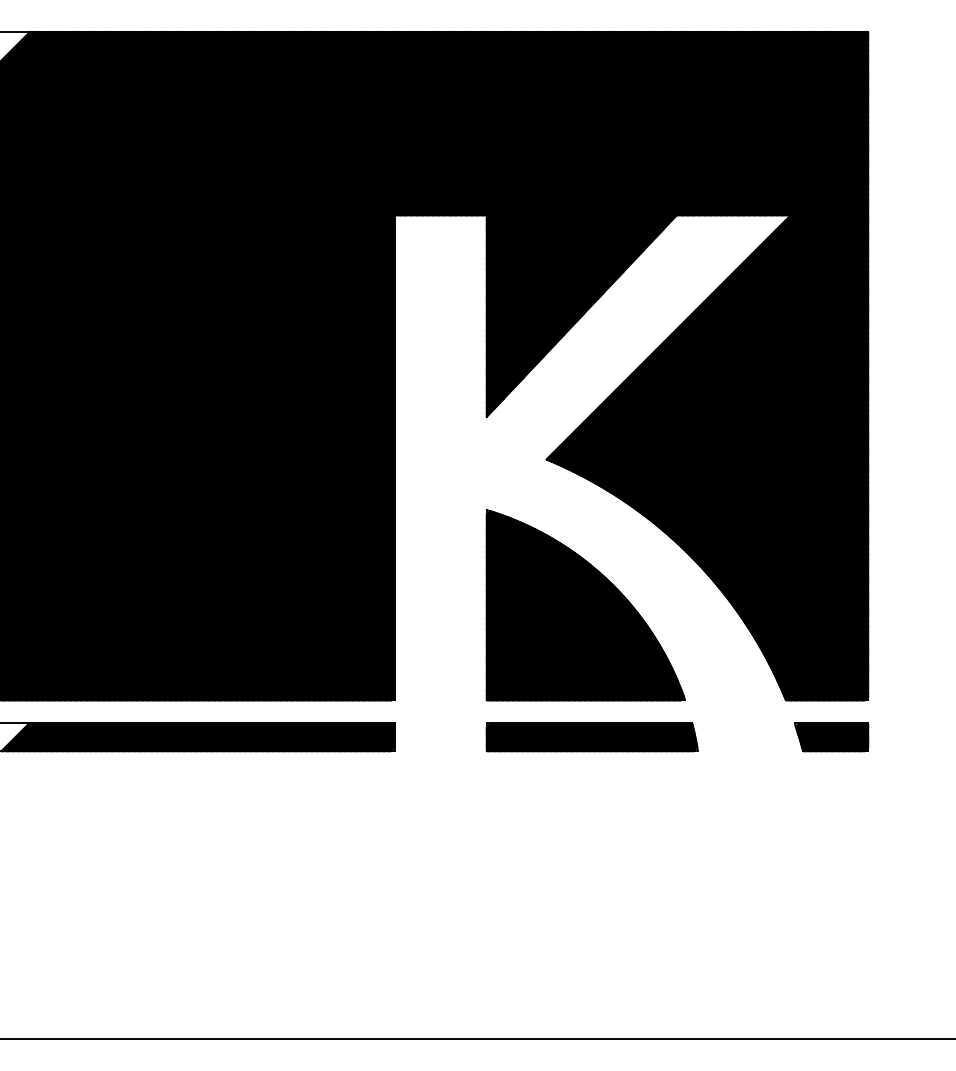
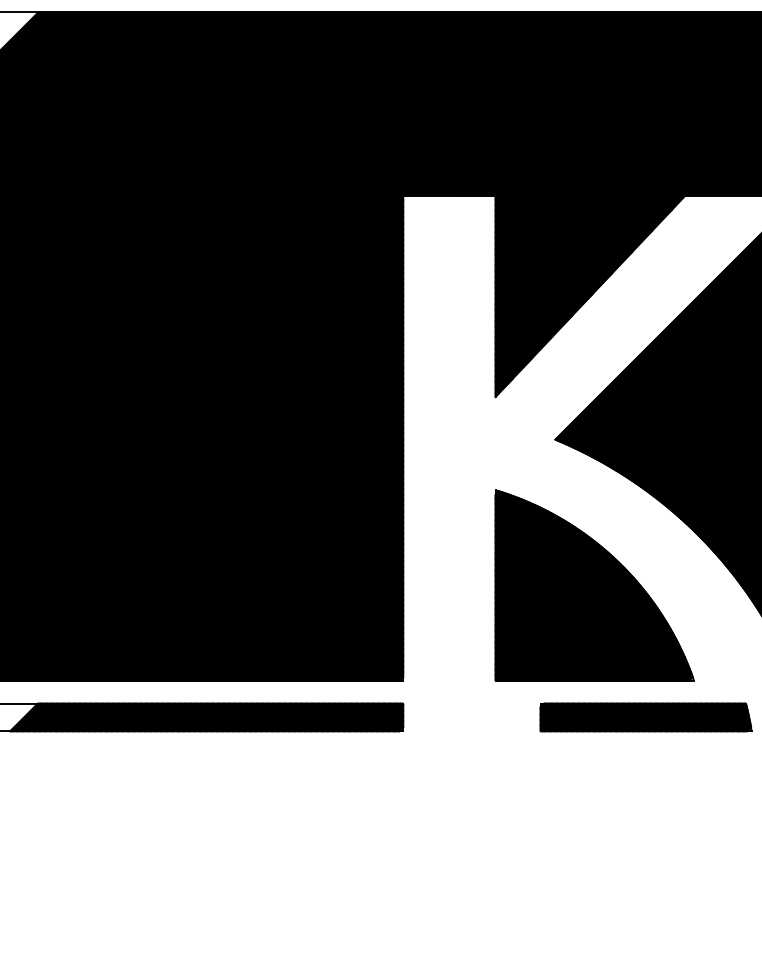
part: (591, 737) -> (645, 717), moved

